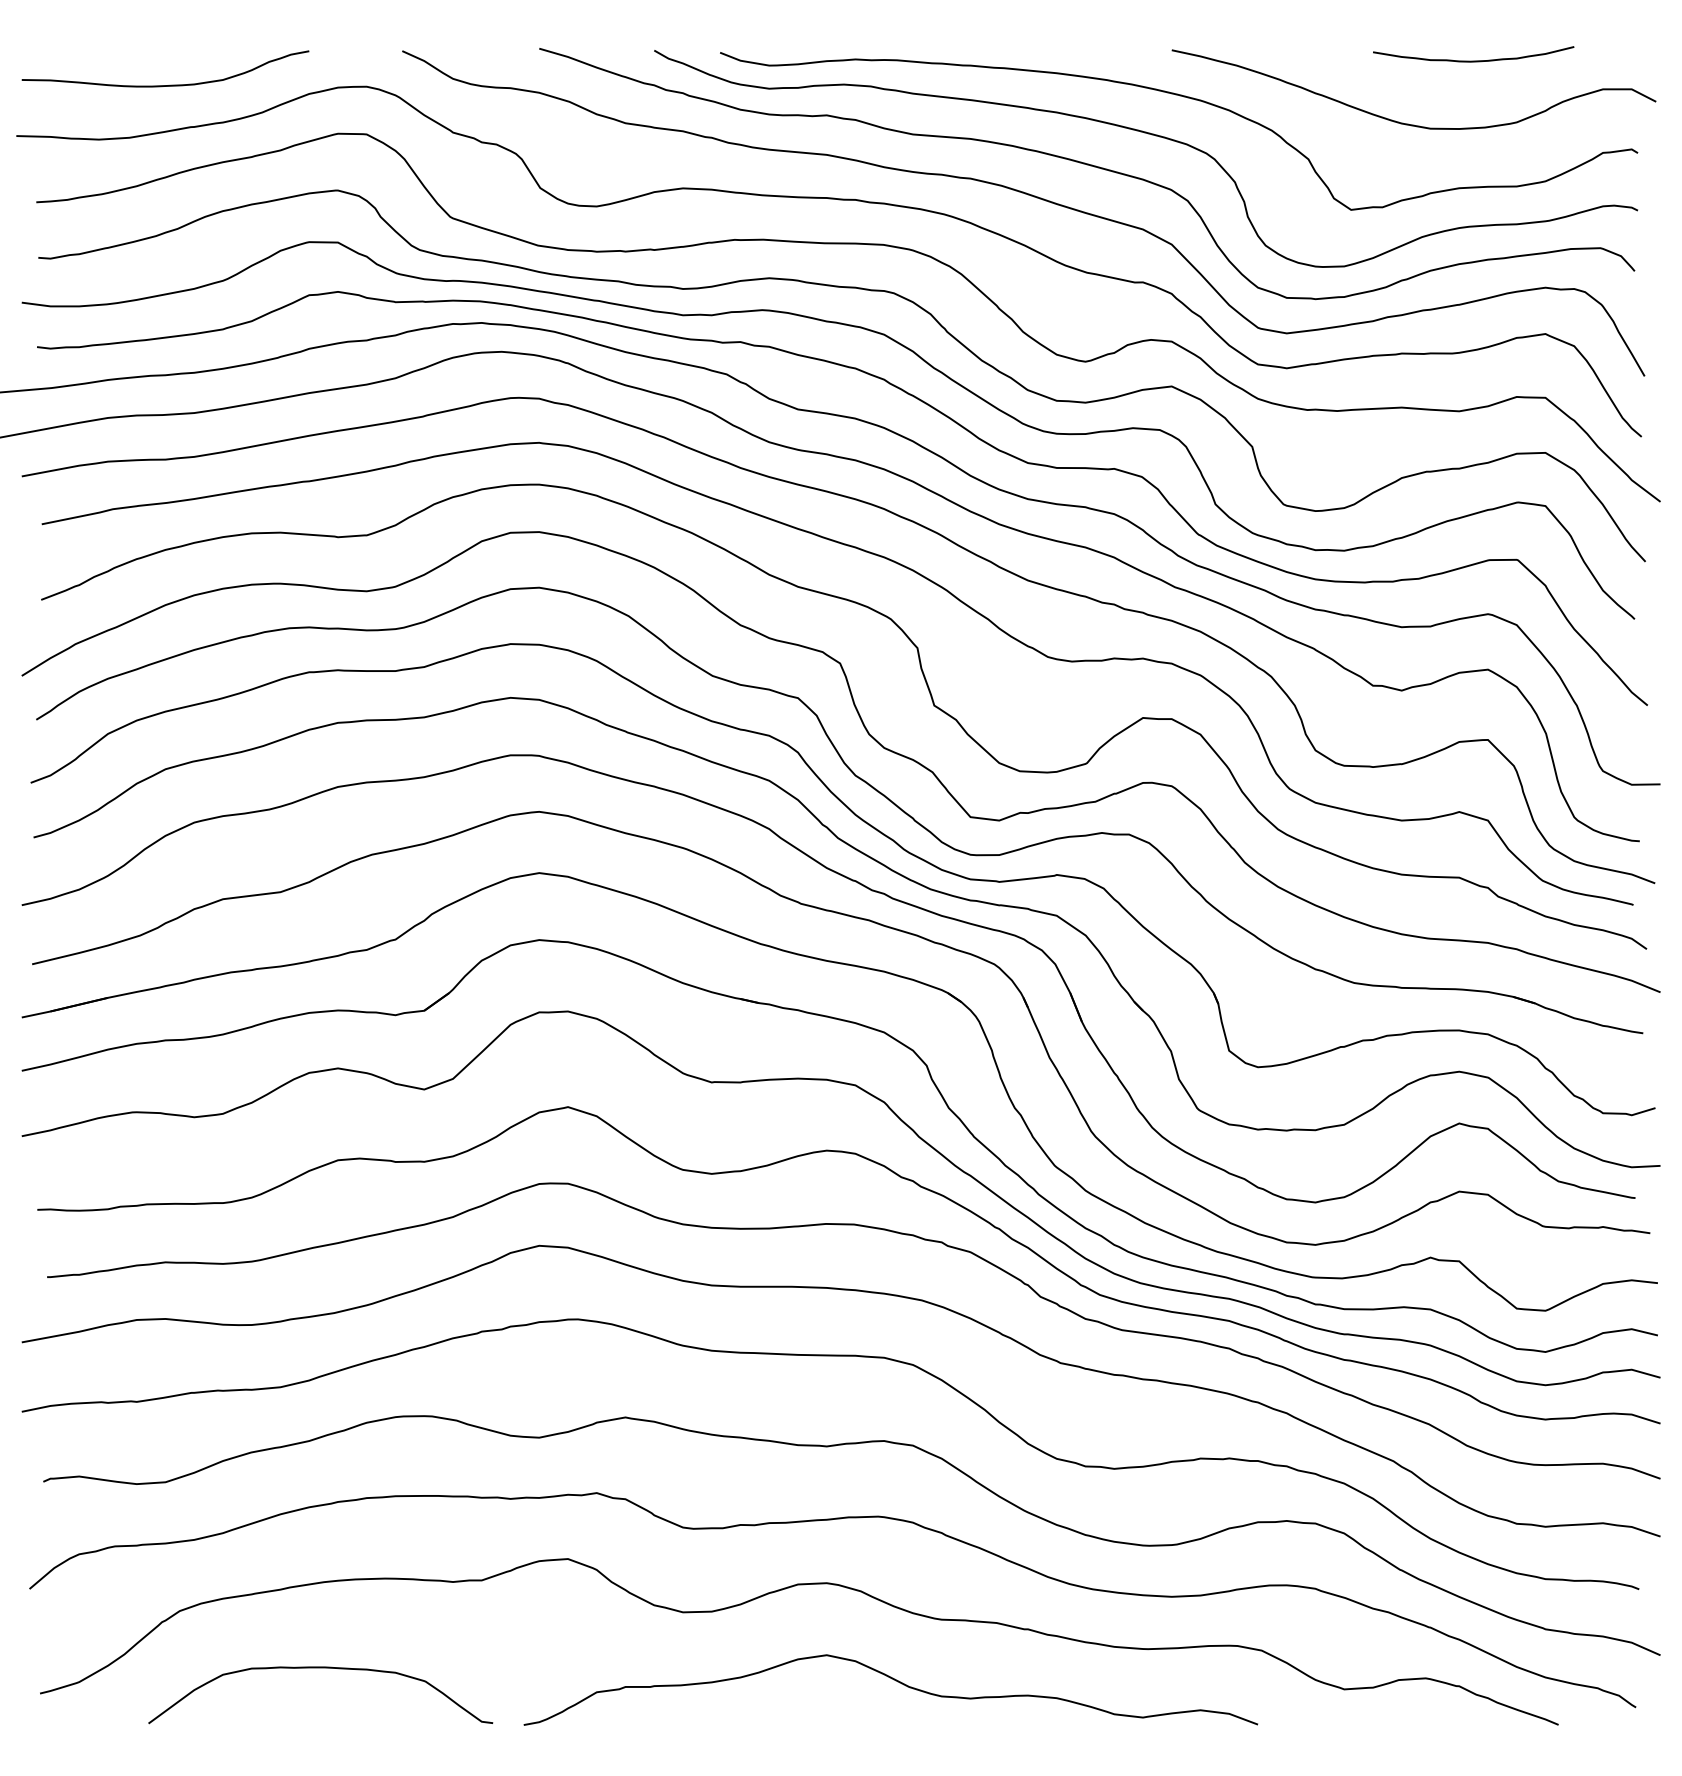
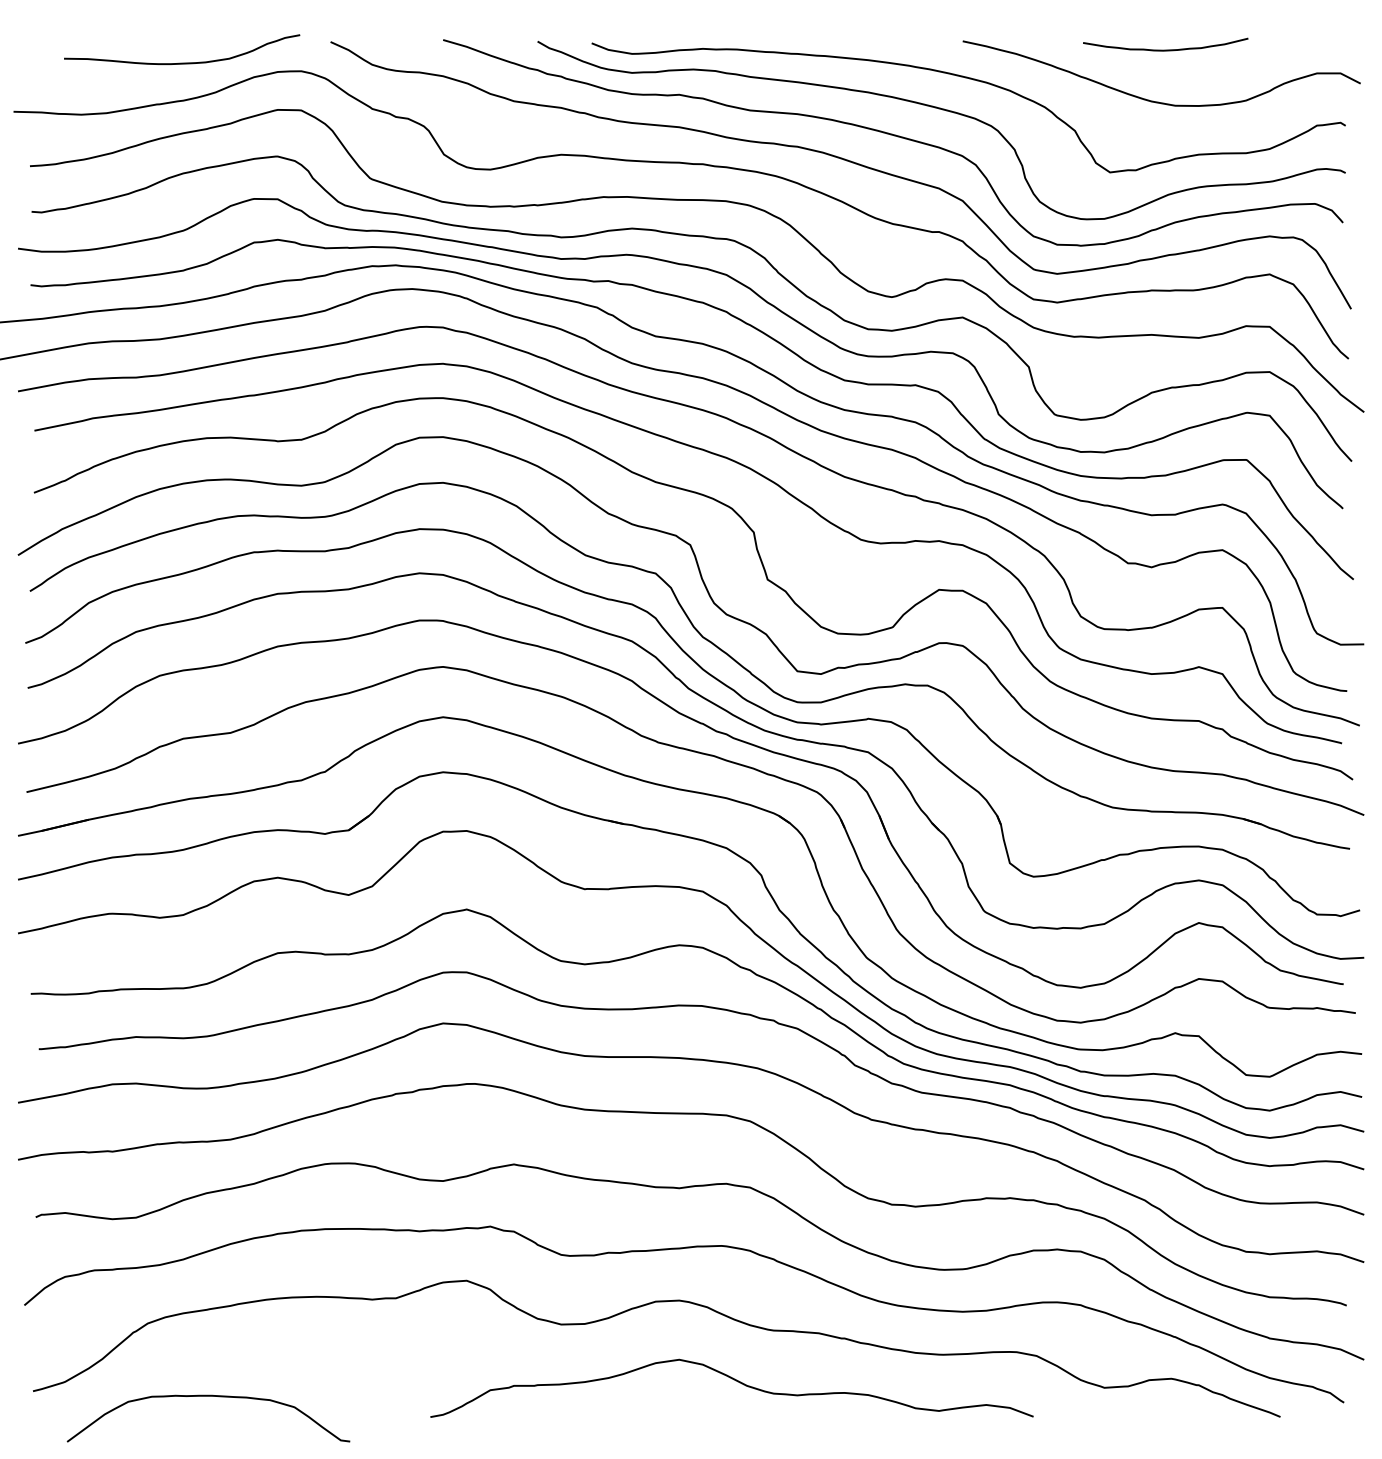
curve: (1473, 60) -> (1165, 49), moved
curve: (166, 84) -> (182, 62), moved
curve: (320, 1668) -> (208, 1396), moved

